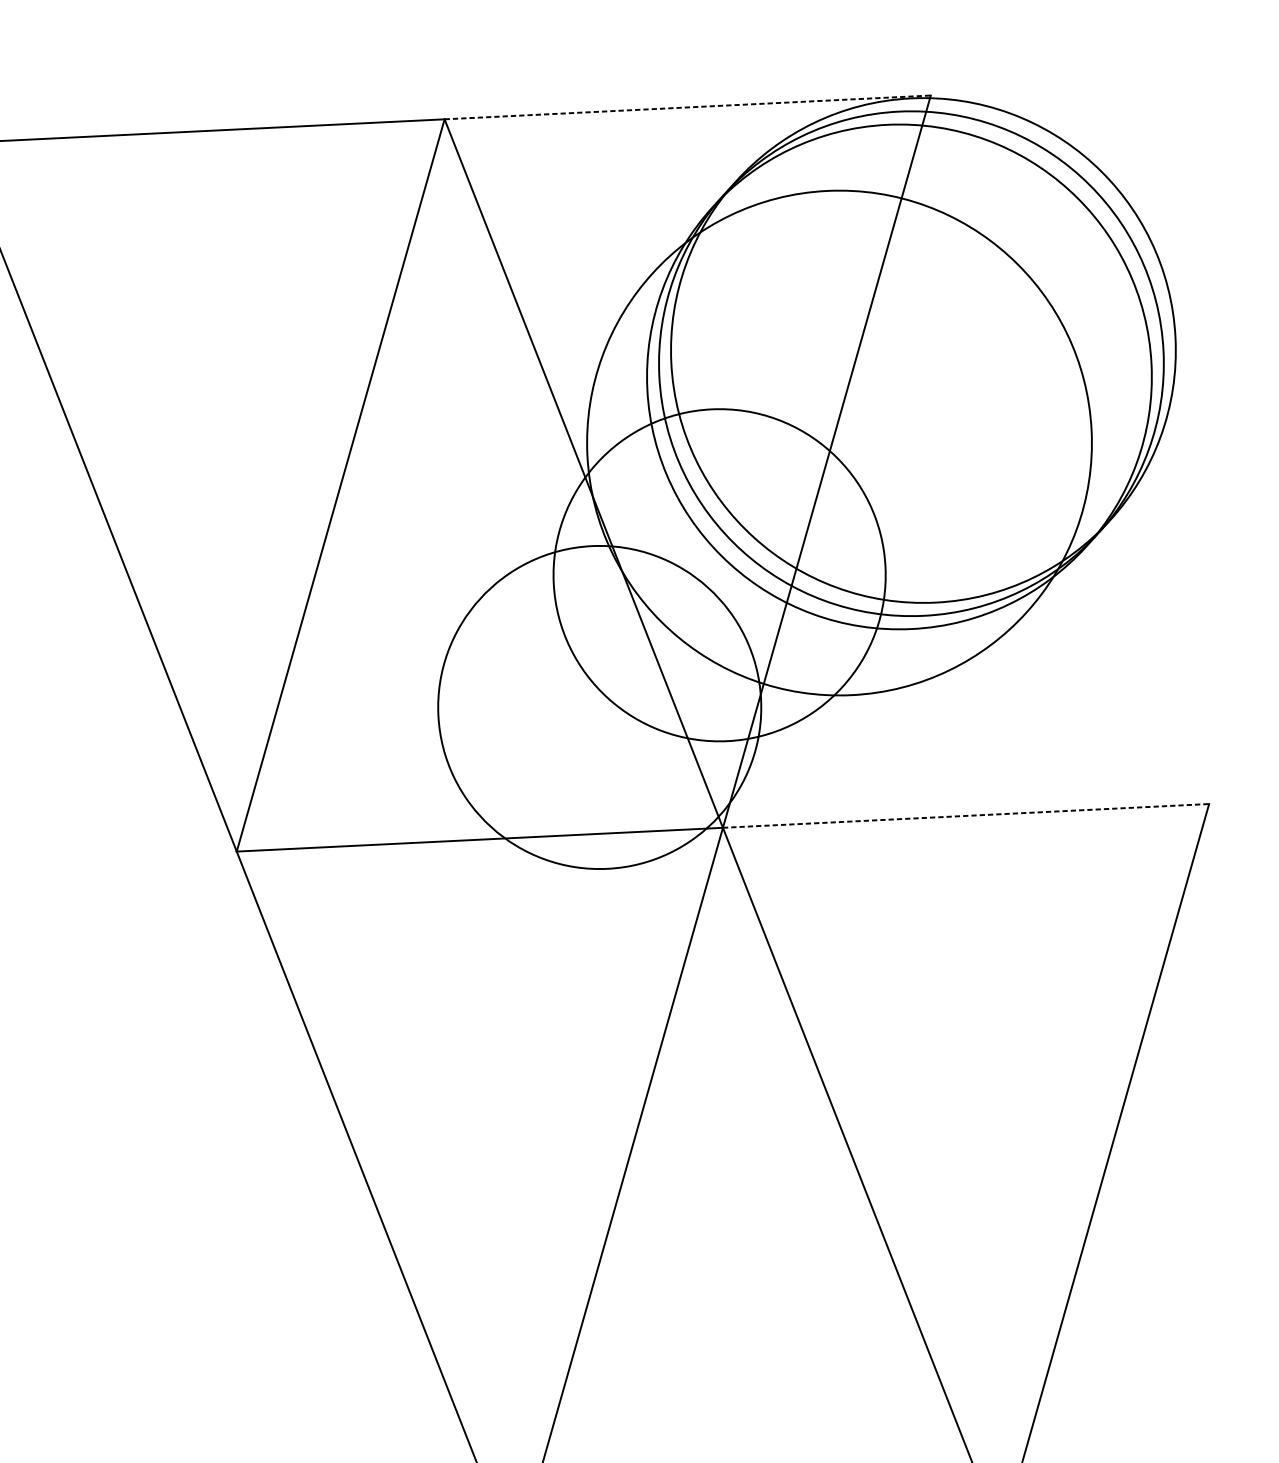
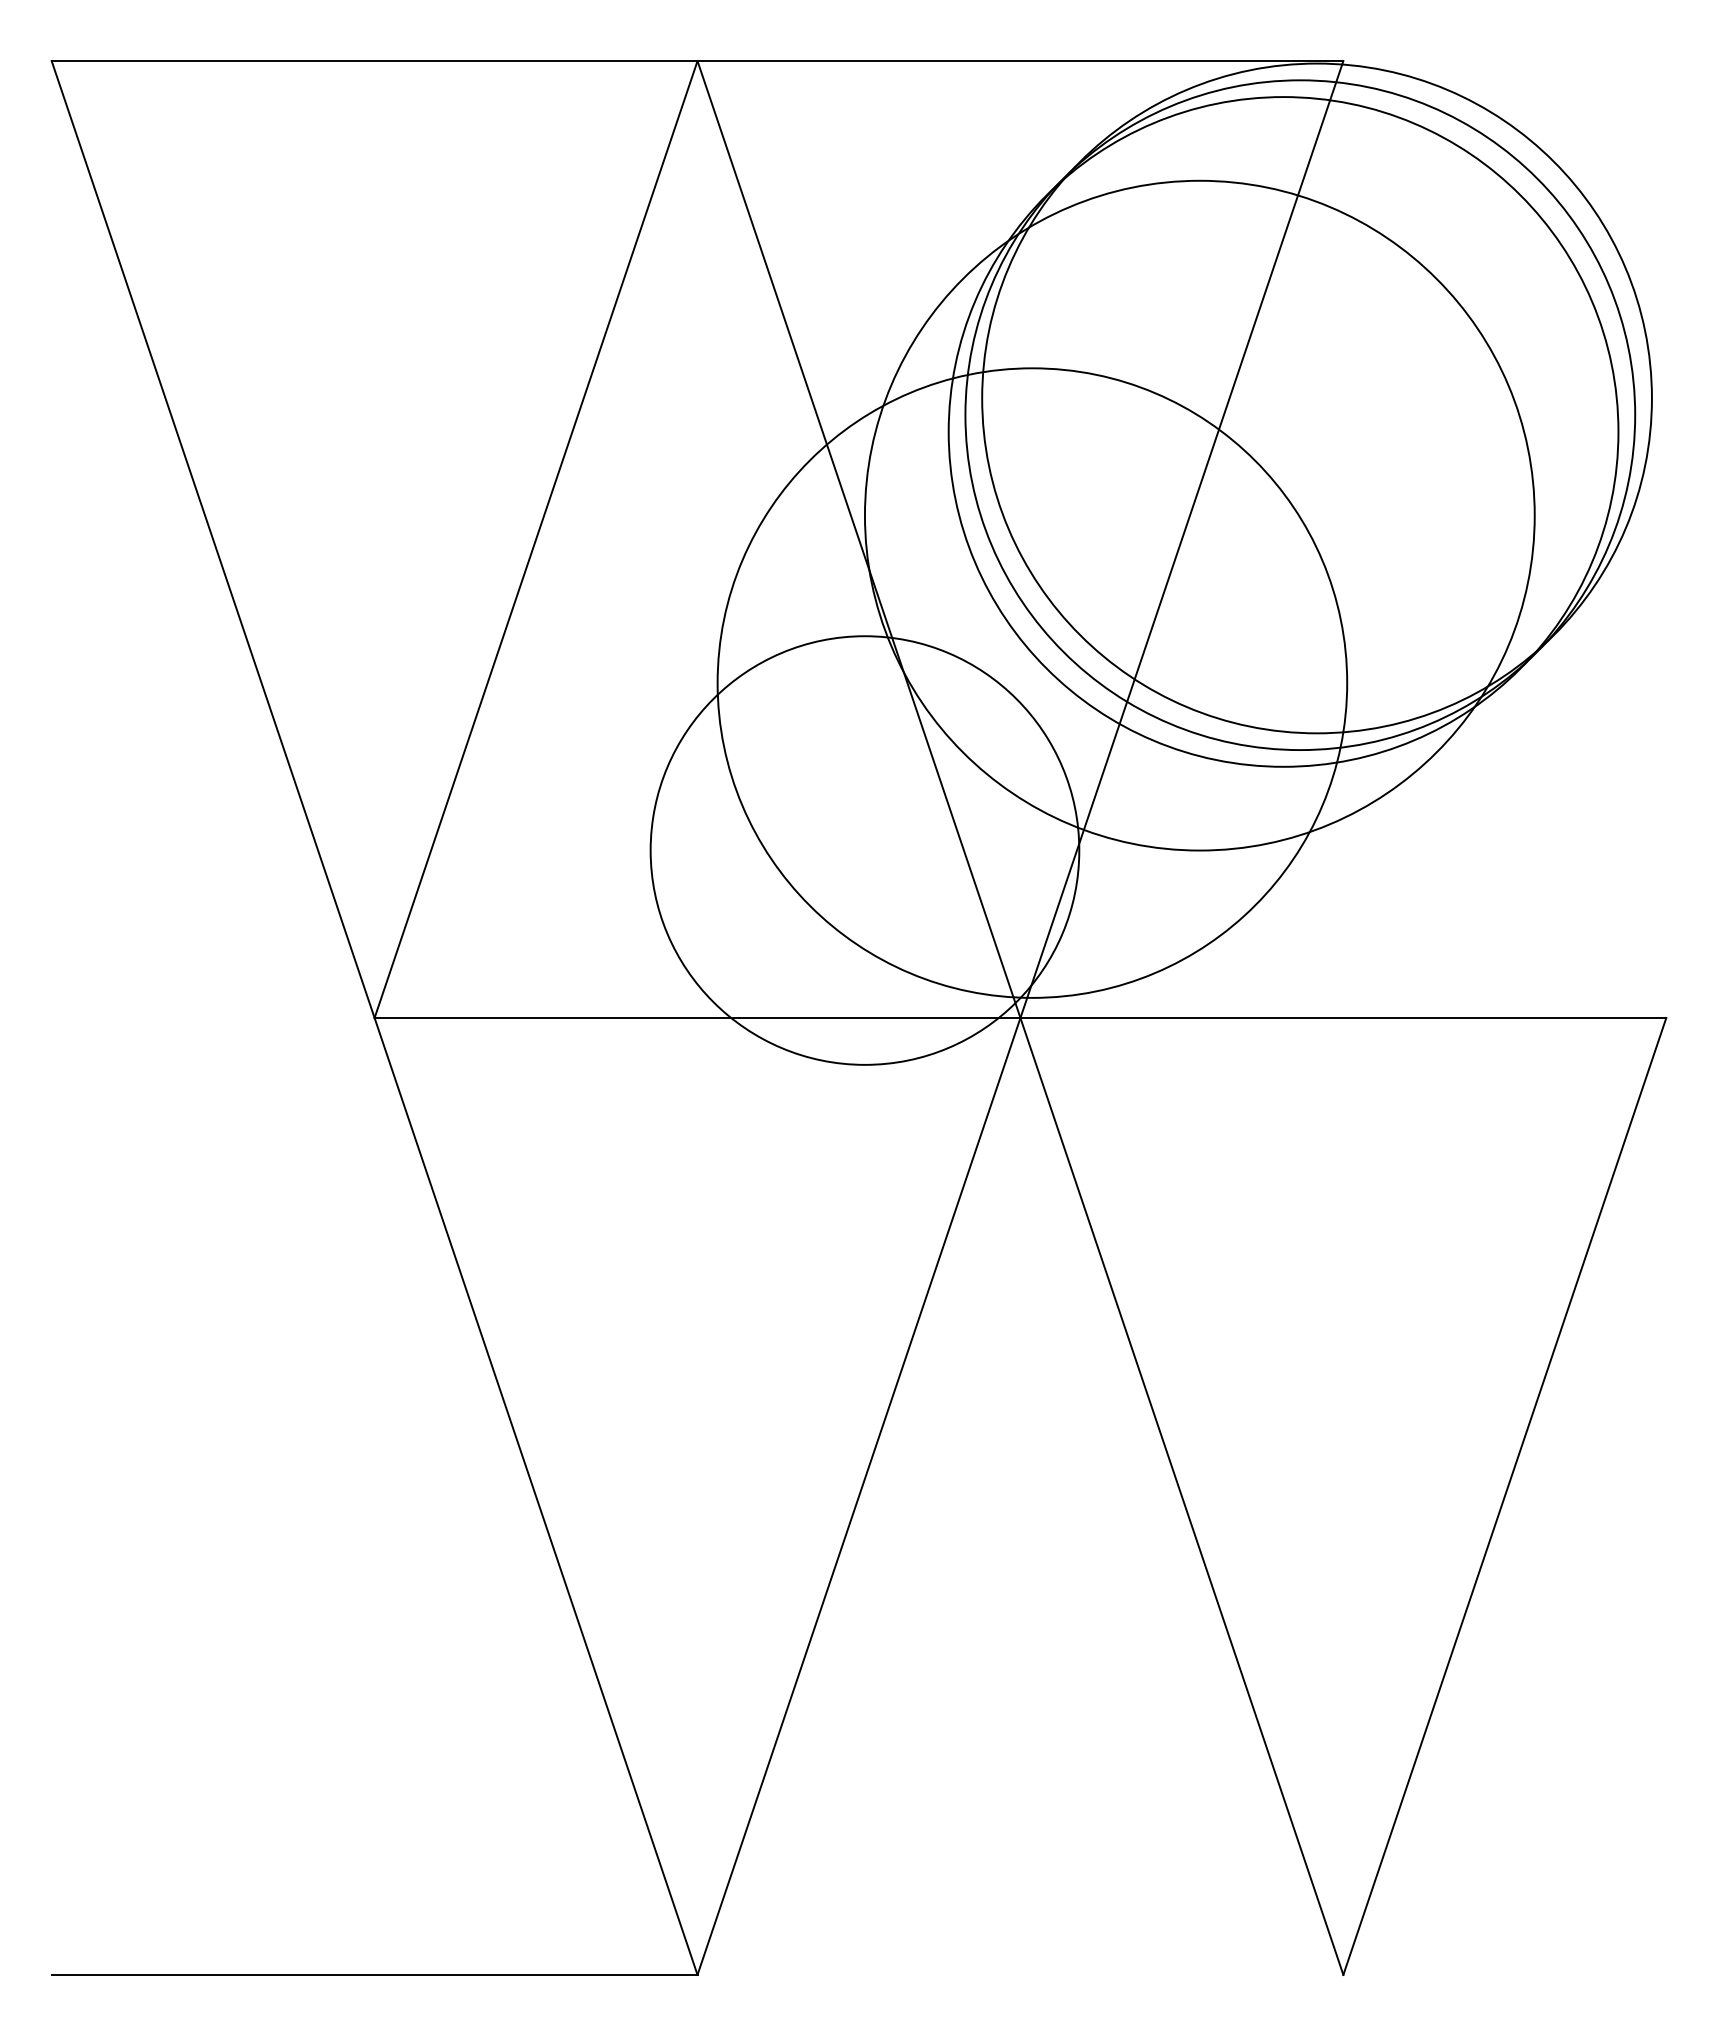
line: (687, 107) -> (1020, 61), dashed -> solid
circle: (719, 574) -> (1032, 682), size x1.43
line: (966, 816) -> (1343, 1018), dashed -> solid

